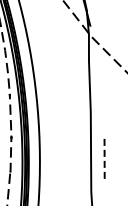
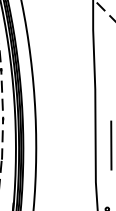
line: (104, 160) -> (111, 145), dashed -> solid

